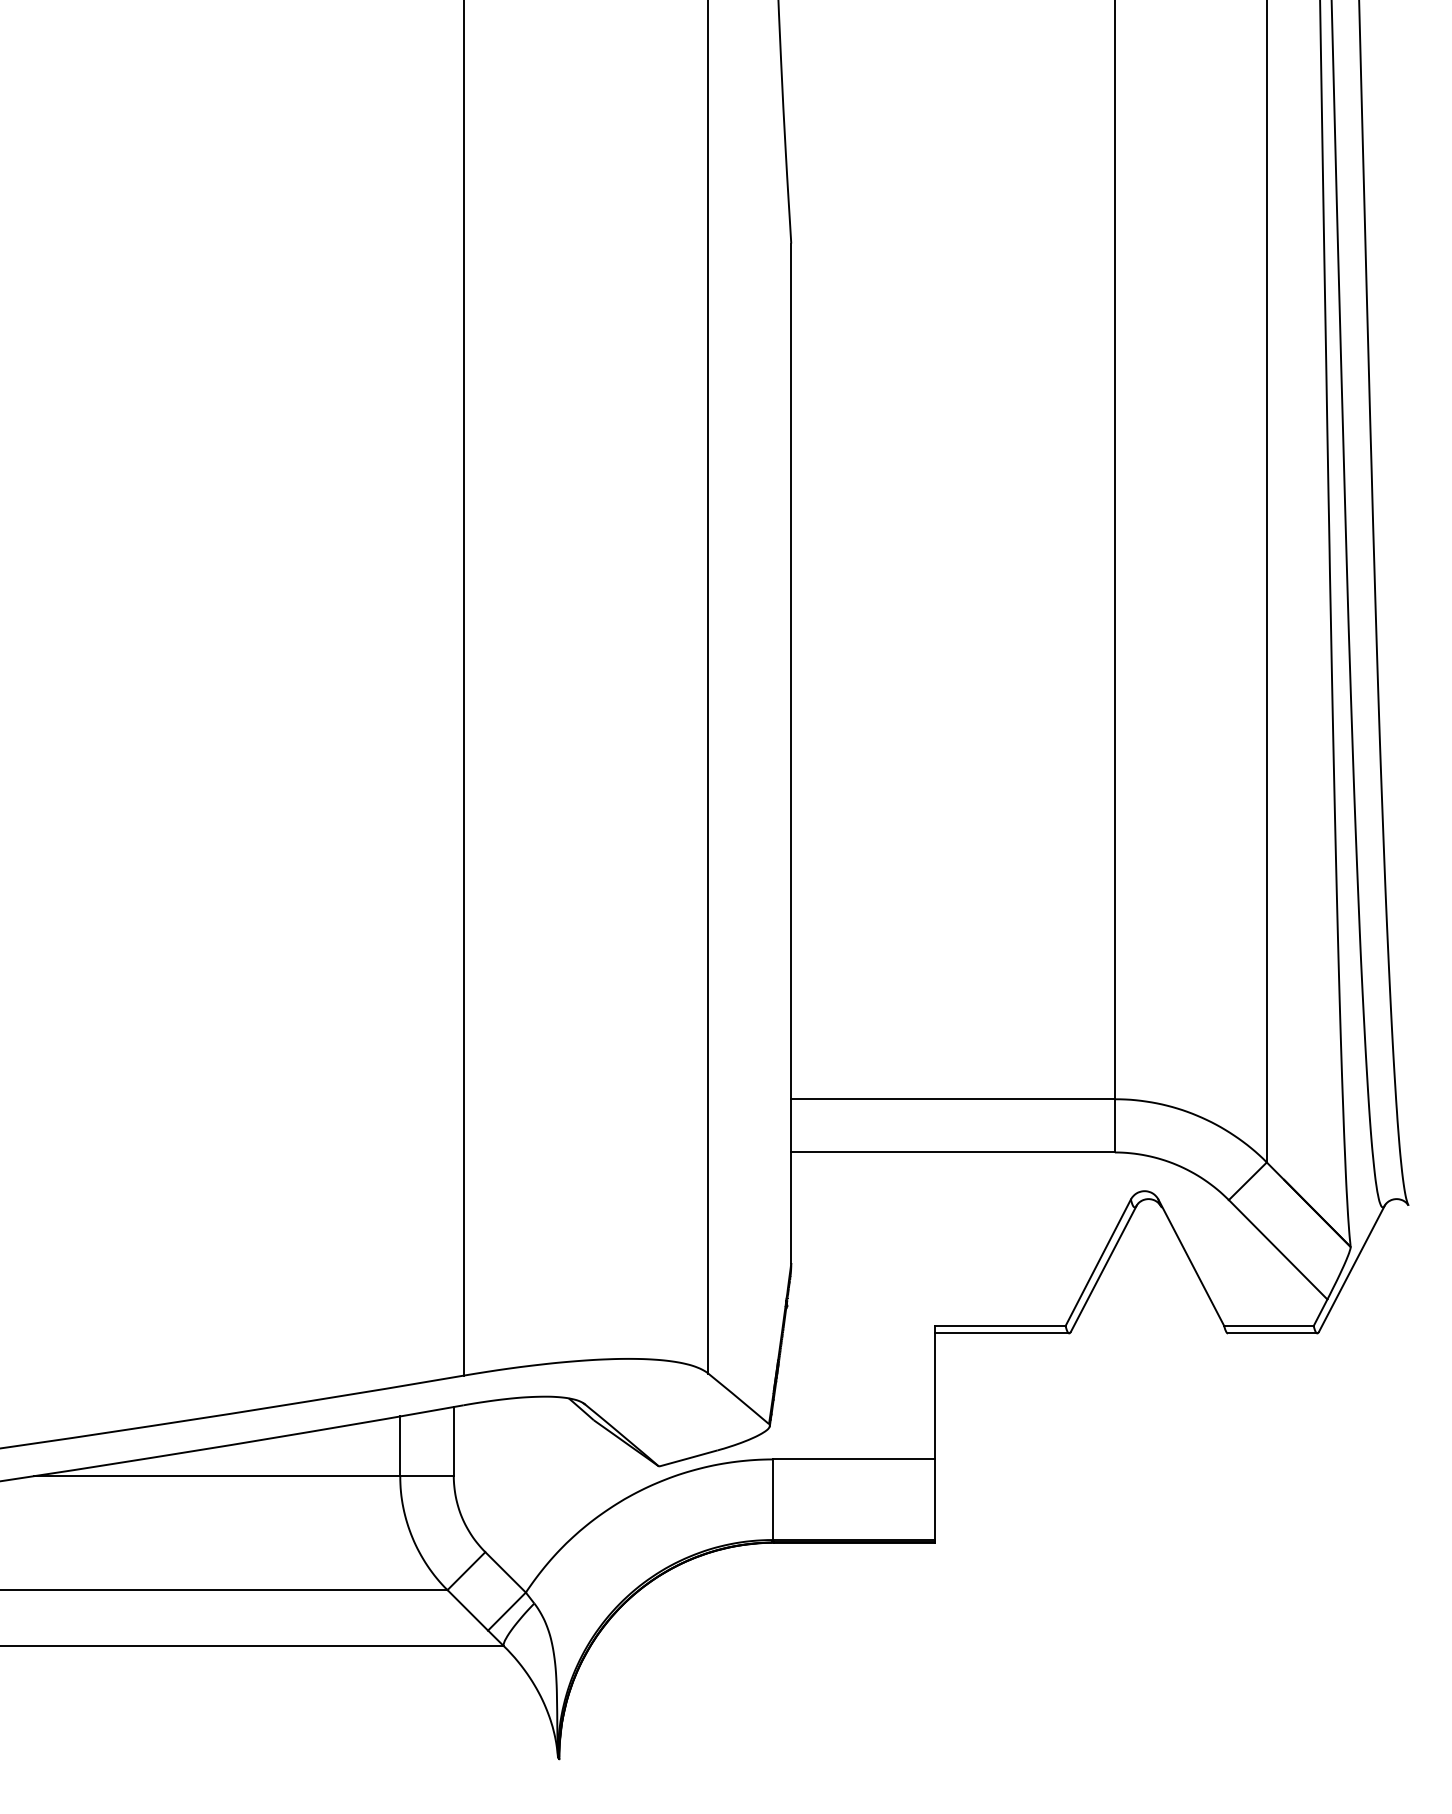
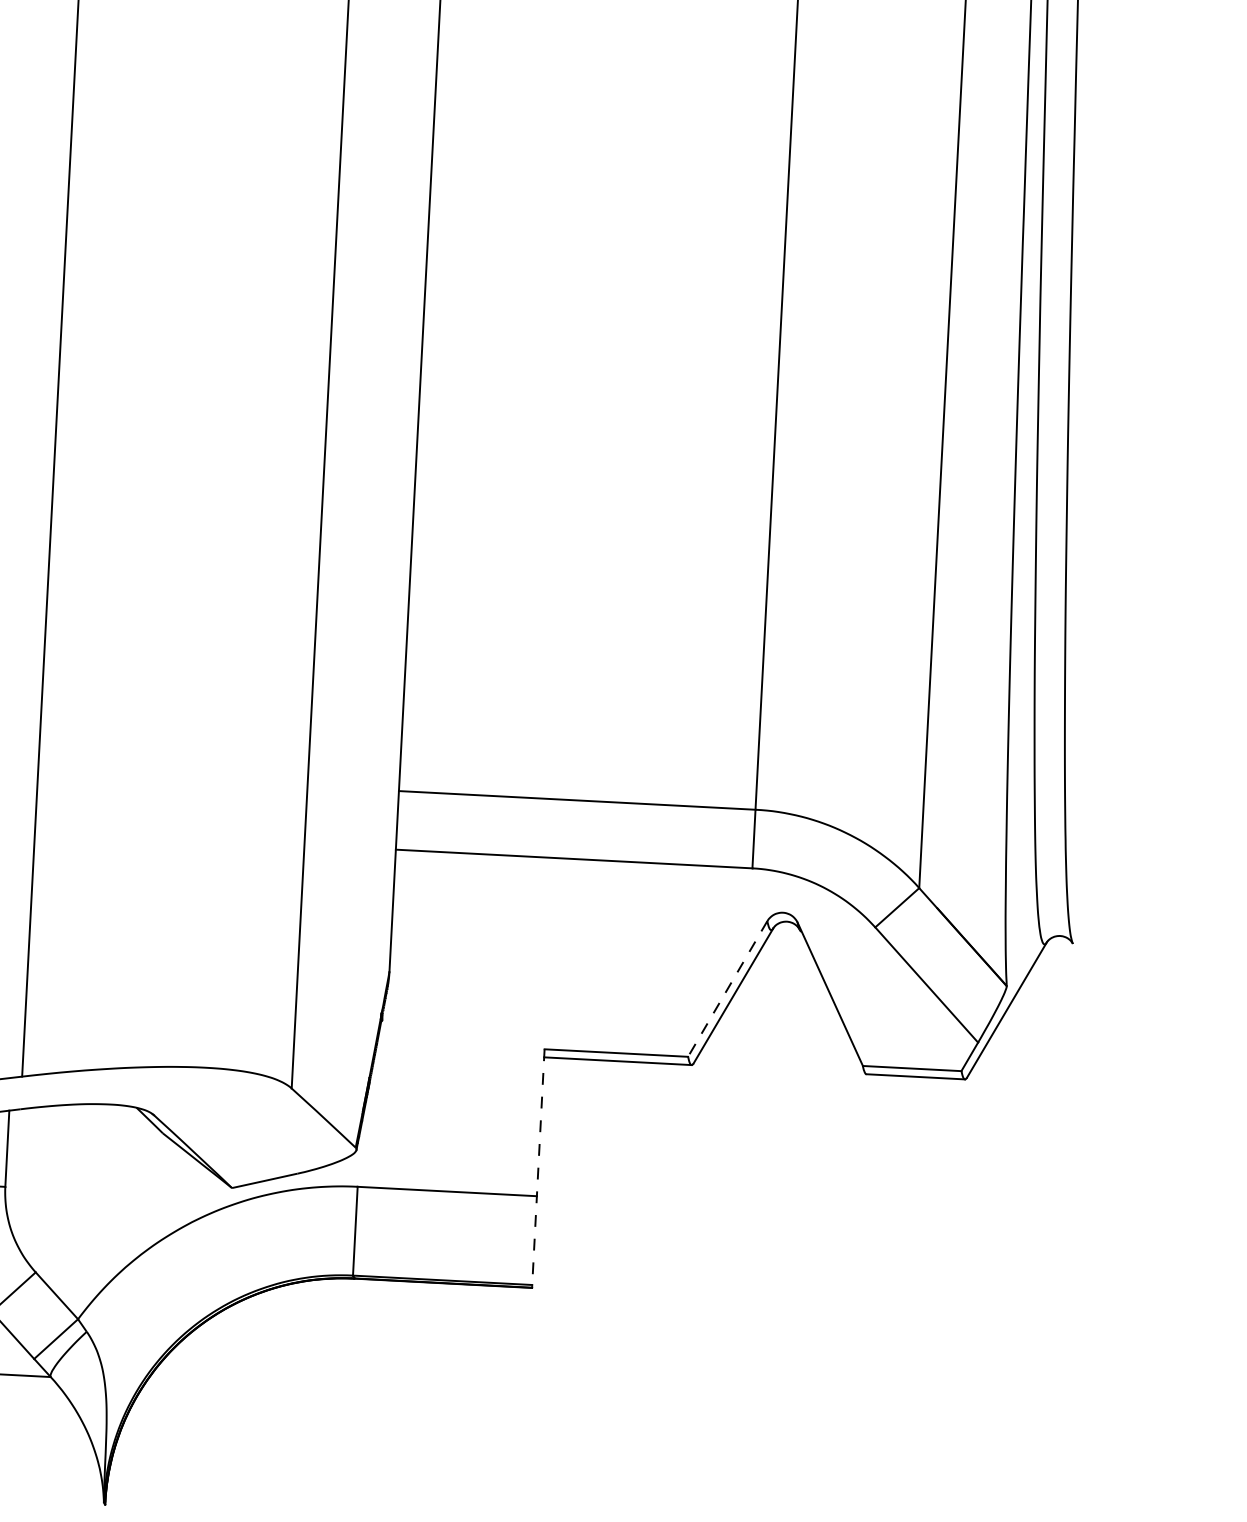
line: (1098, 1263) -> (727, 989), solid -> dashed
line: (935, 1434) -> (538, 1168), solid -> dashed

